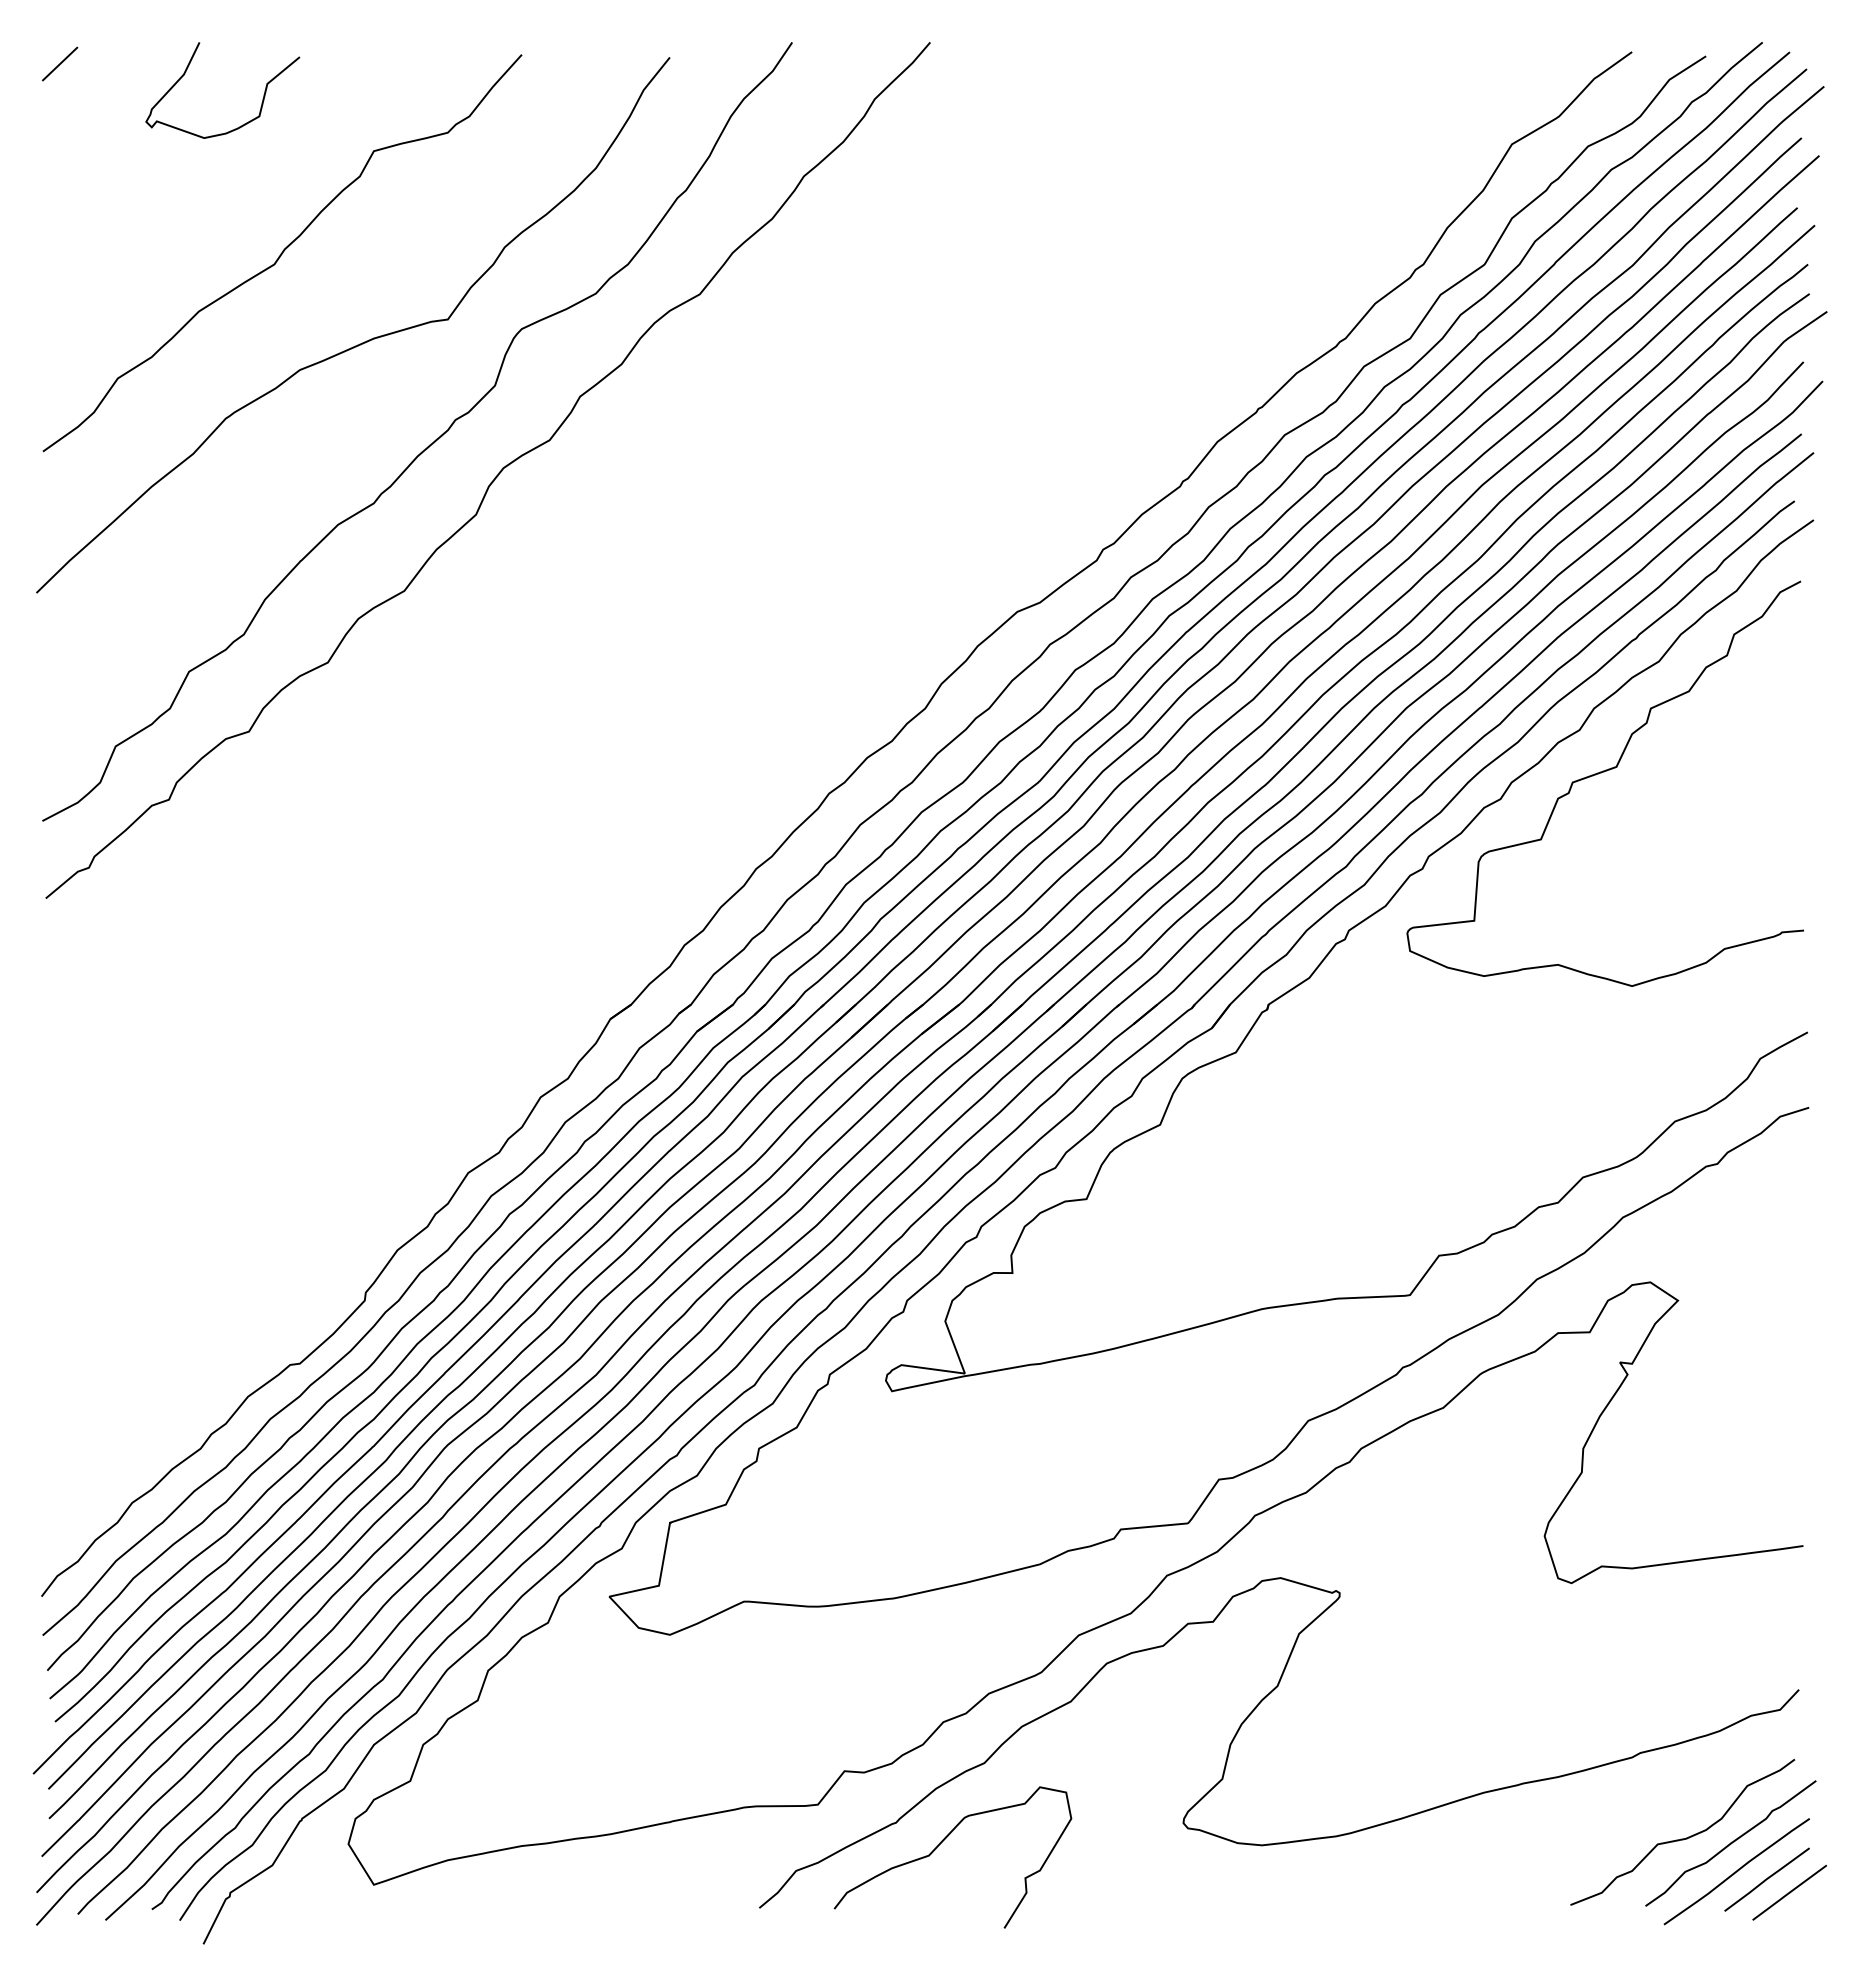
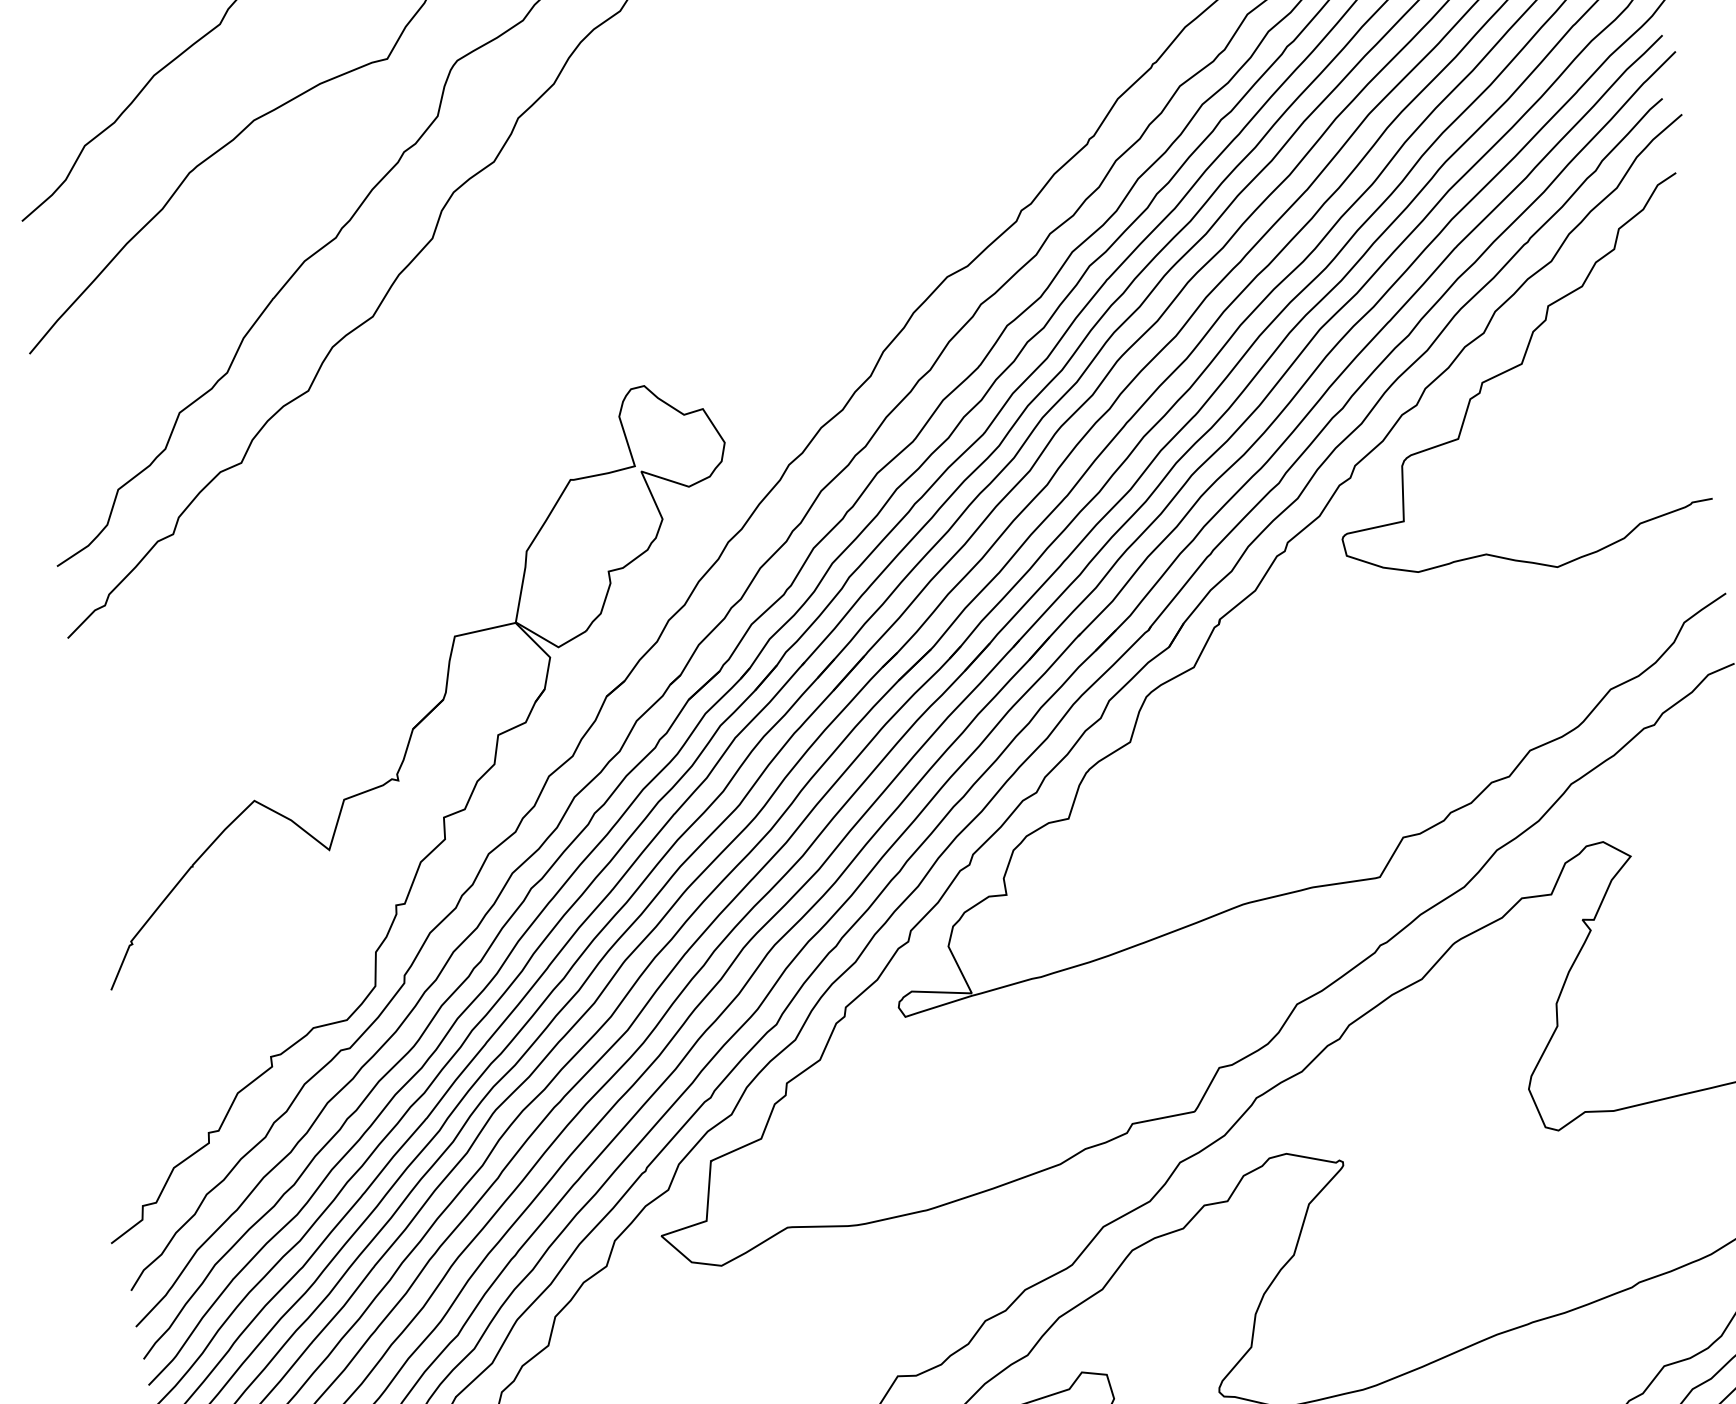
part: (423, 1129) -> (442, 817), added

